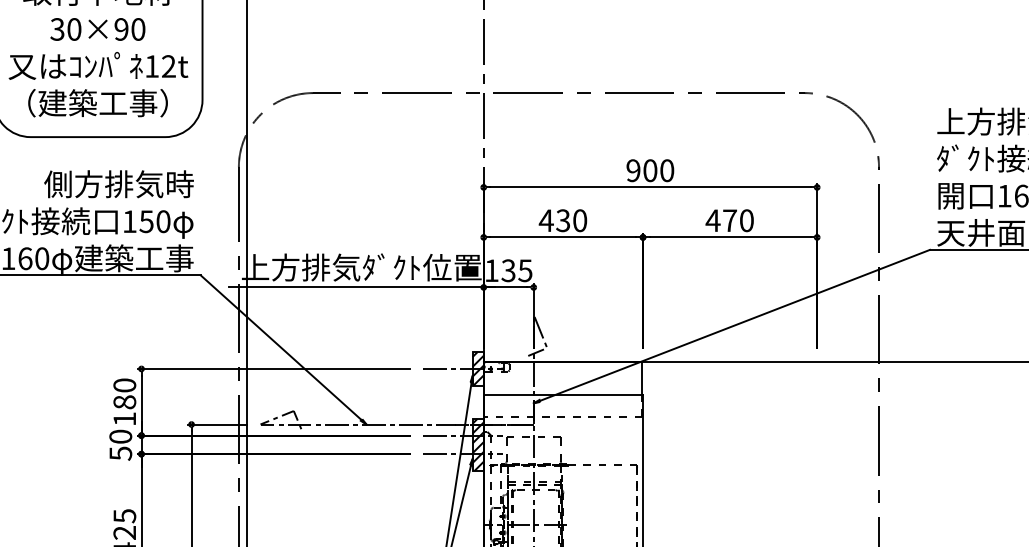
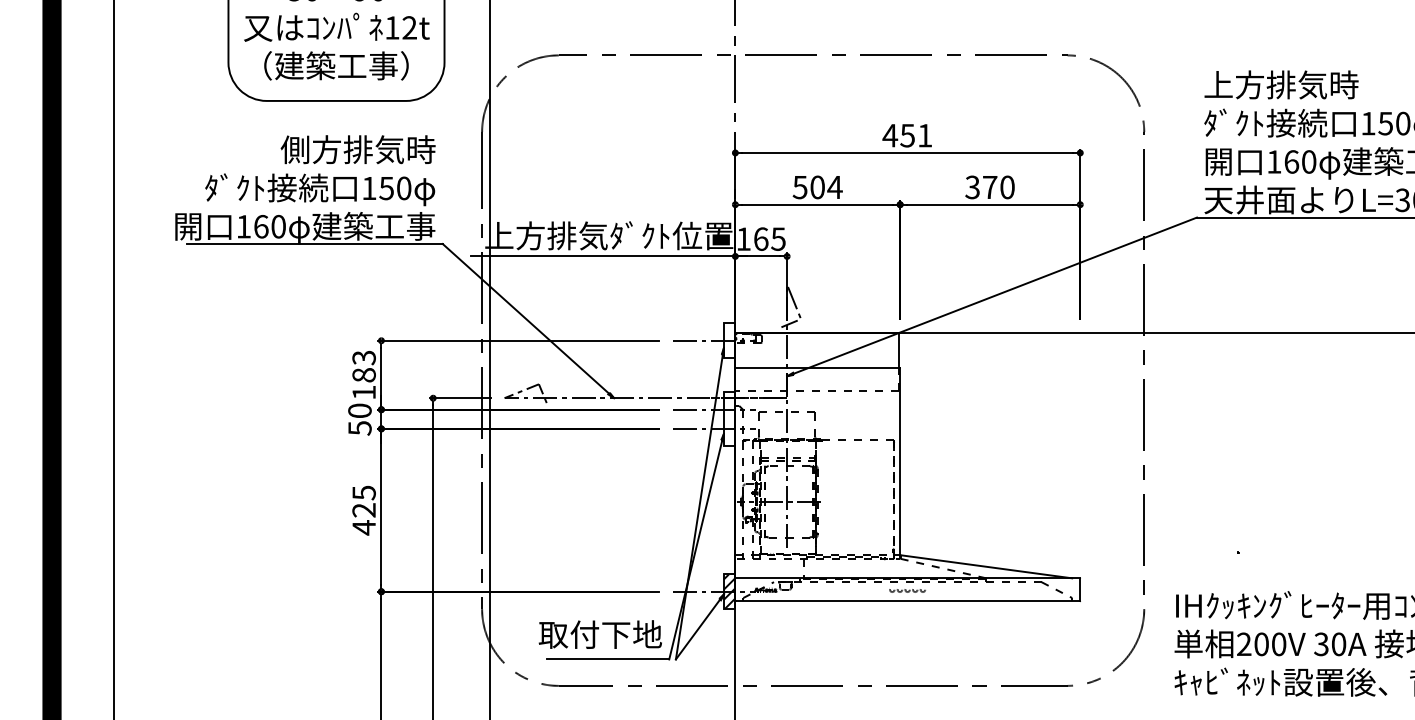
text: (650, 170) -> (907, 135), 900 -> 451
text: (563, 220) -> (817, 187), 430 -> 504
text: (712, 220) -> (972, 187), 470 -> 370
text: (508, 270) -> (760, 238), 135 -> 165
hatch: (478, 368) -> (729, 340), removed
text: (124, 385) -> (363, 357), 180 -> 183
hatch: (478, 445) -> (729, 419), removed

